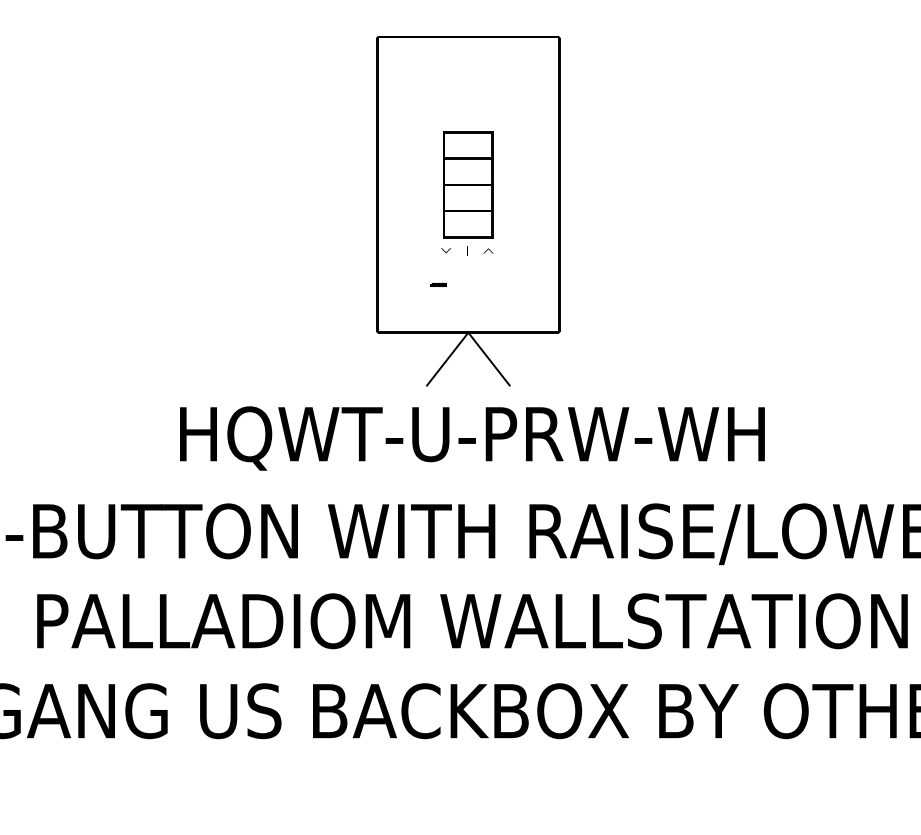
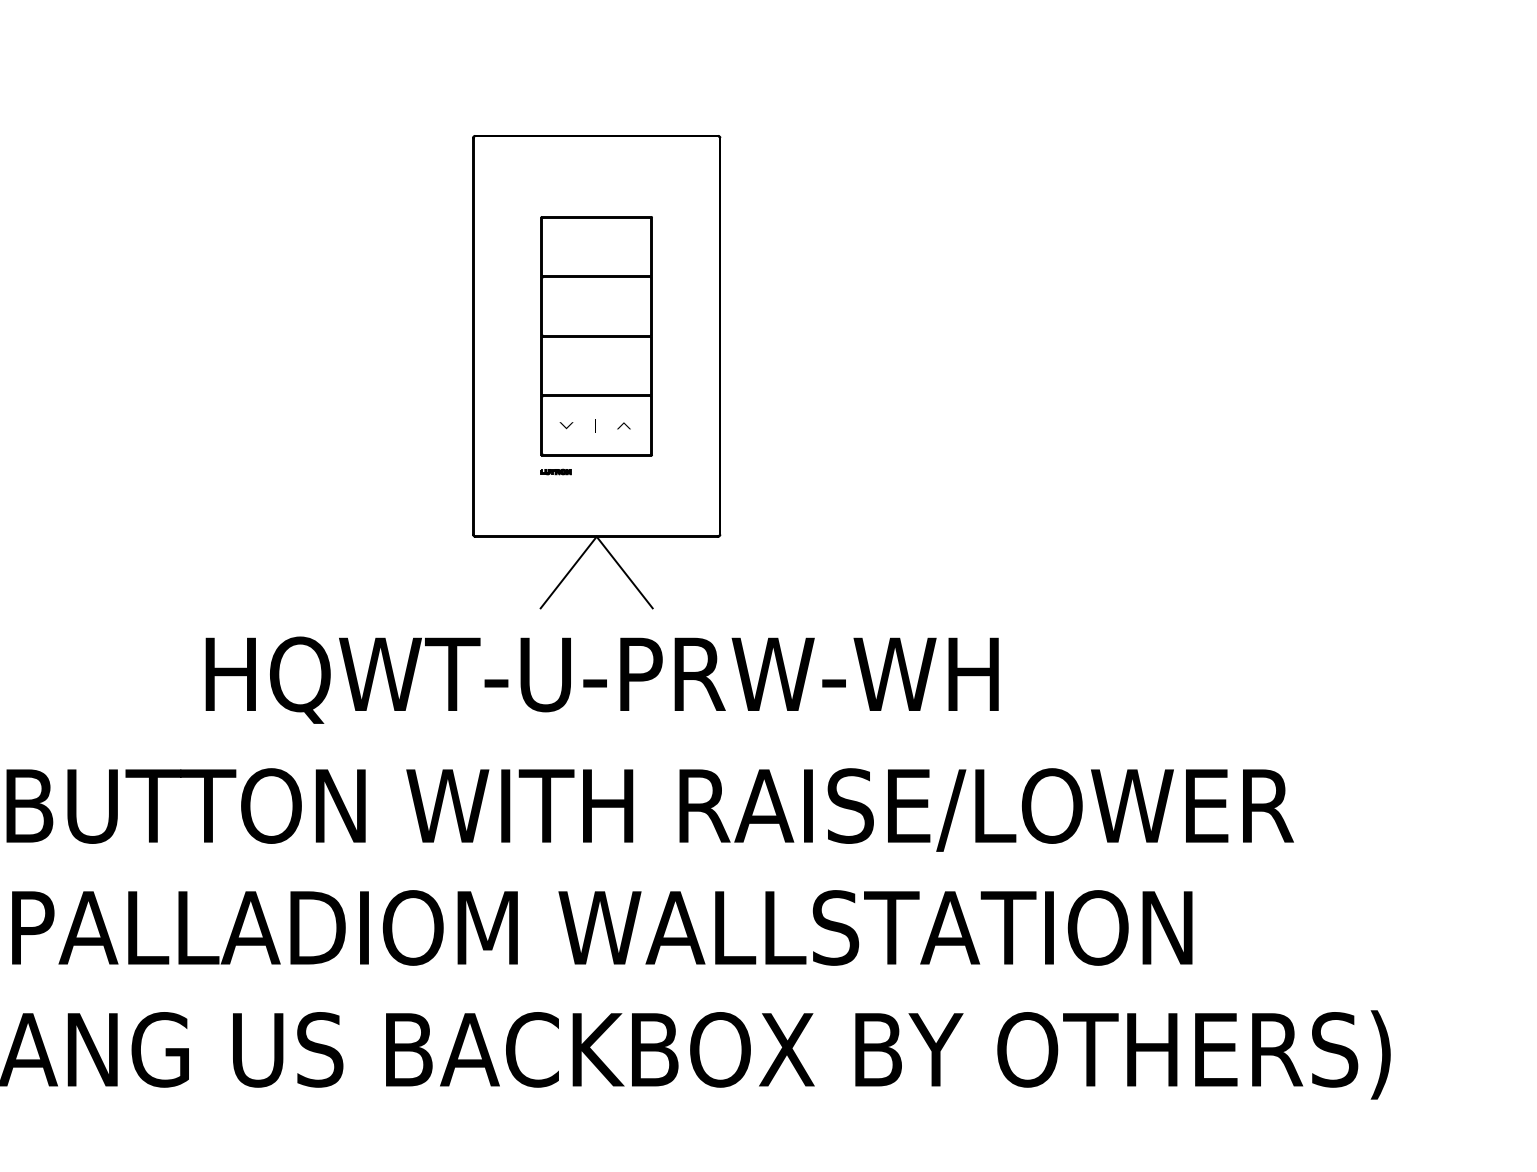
part: (468, 185) -> (596, 336), size x1.67
part: (437, 284) -> (555, 471), size x1.43

